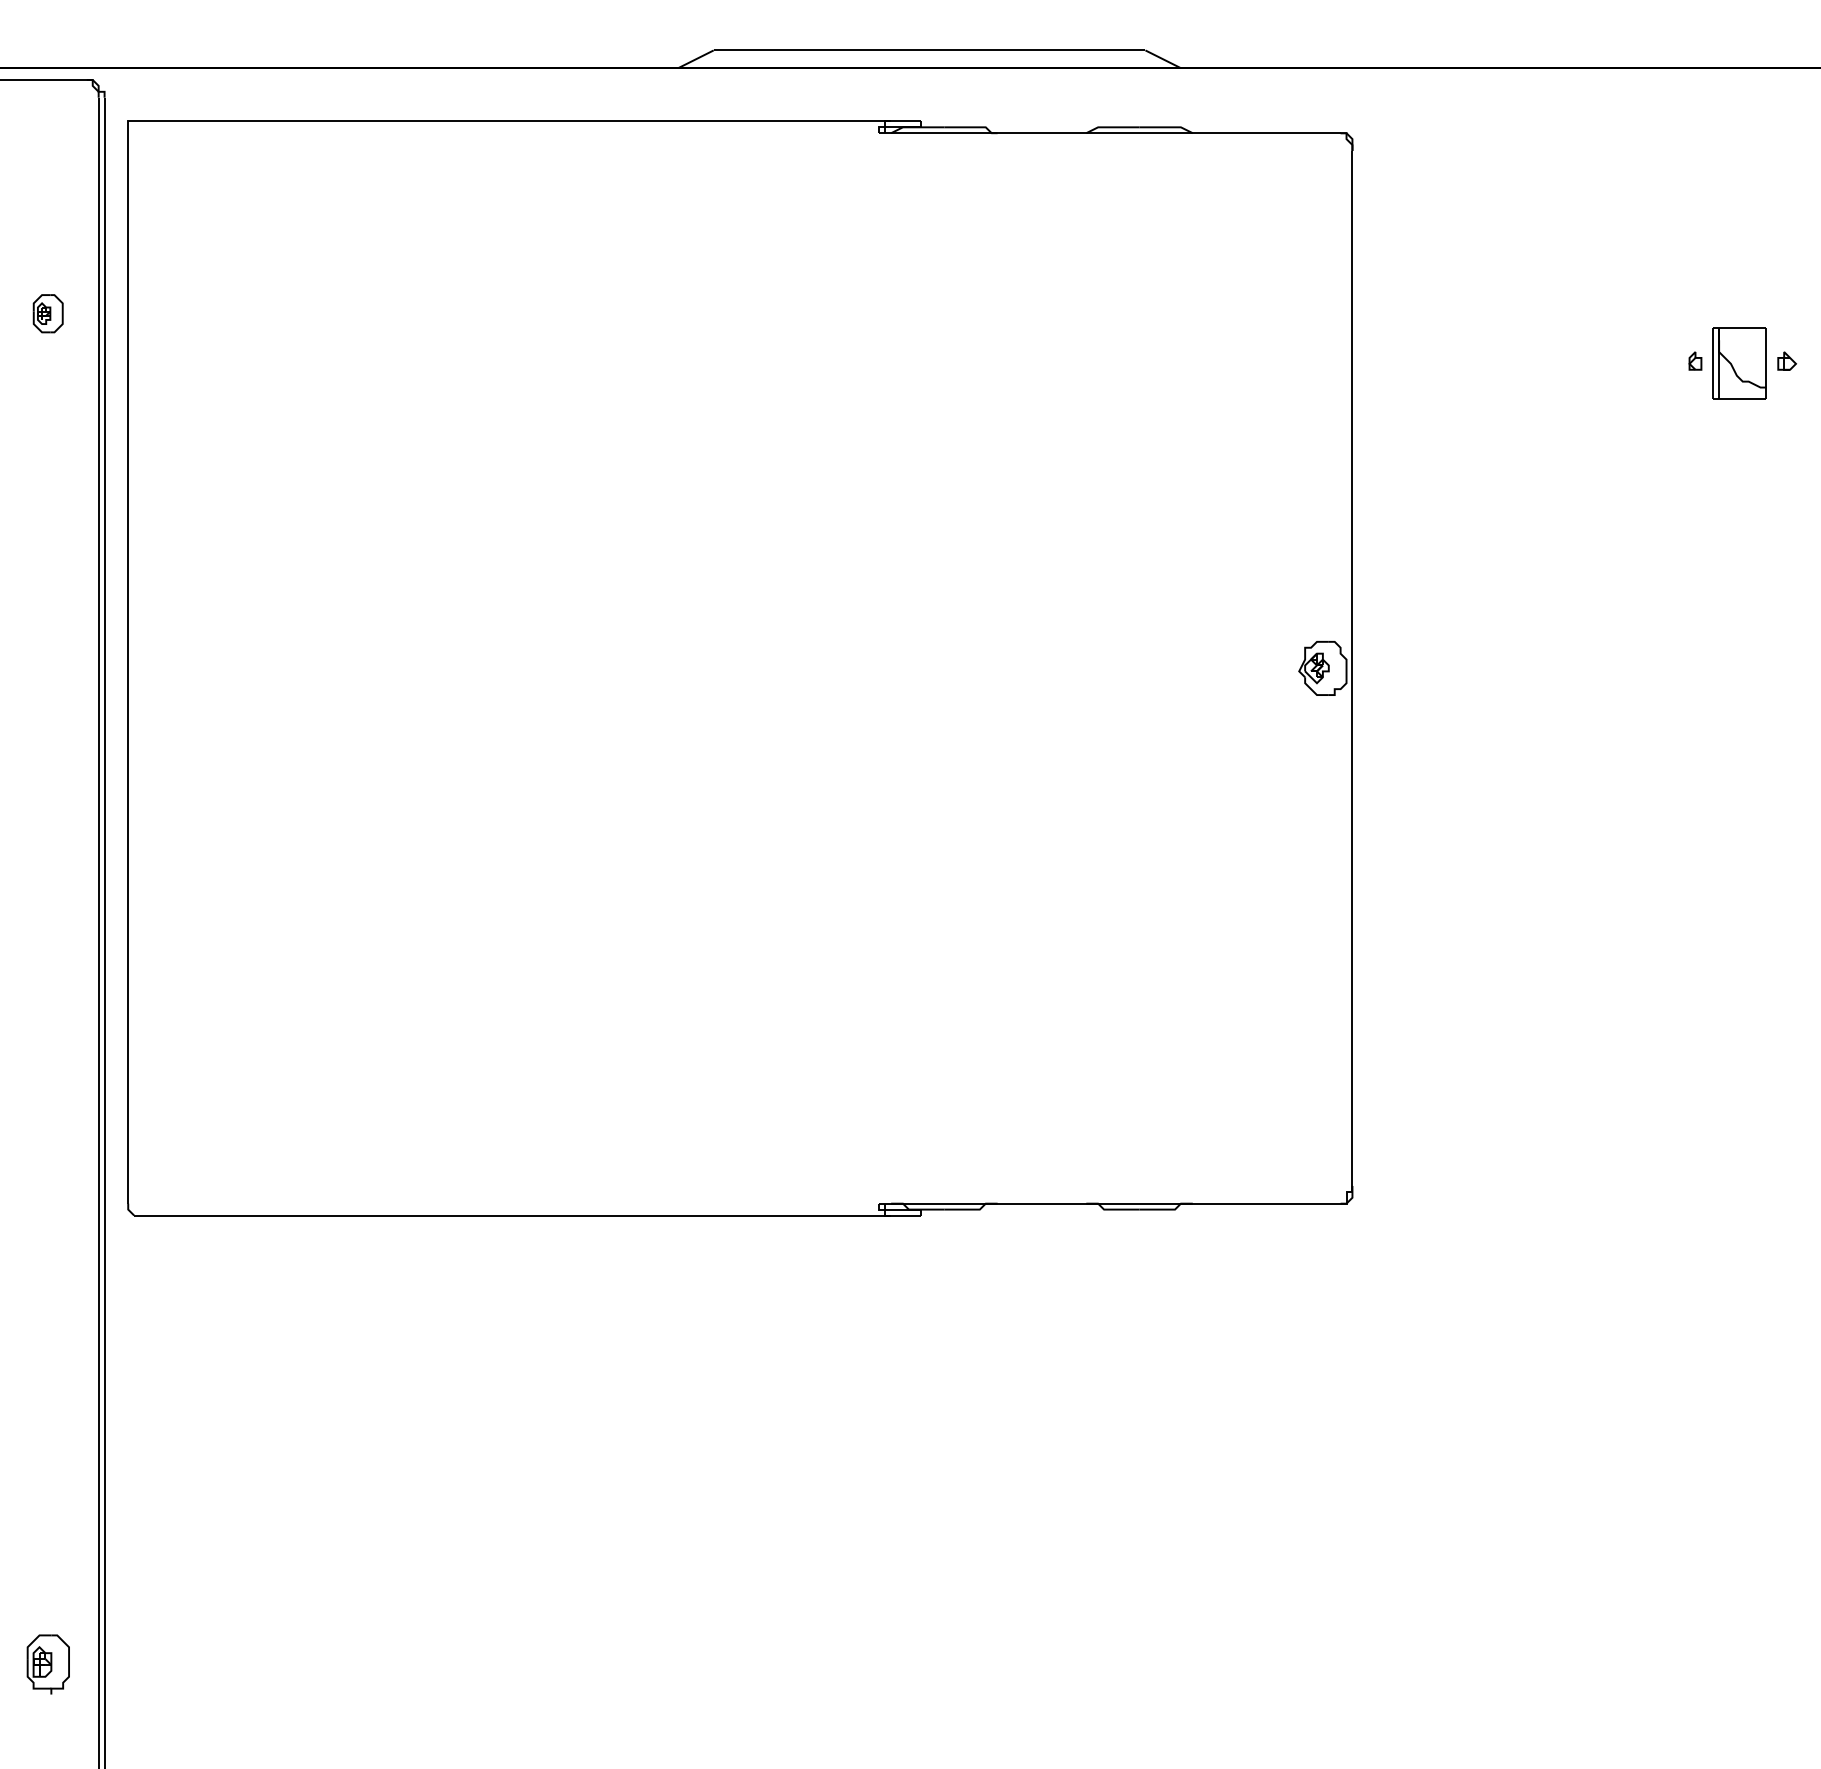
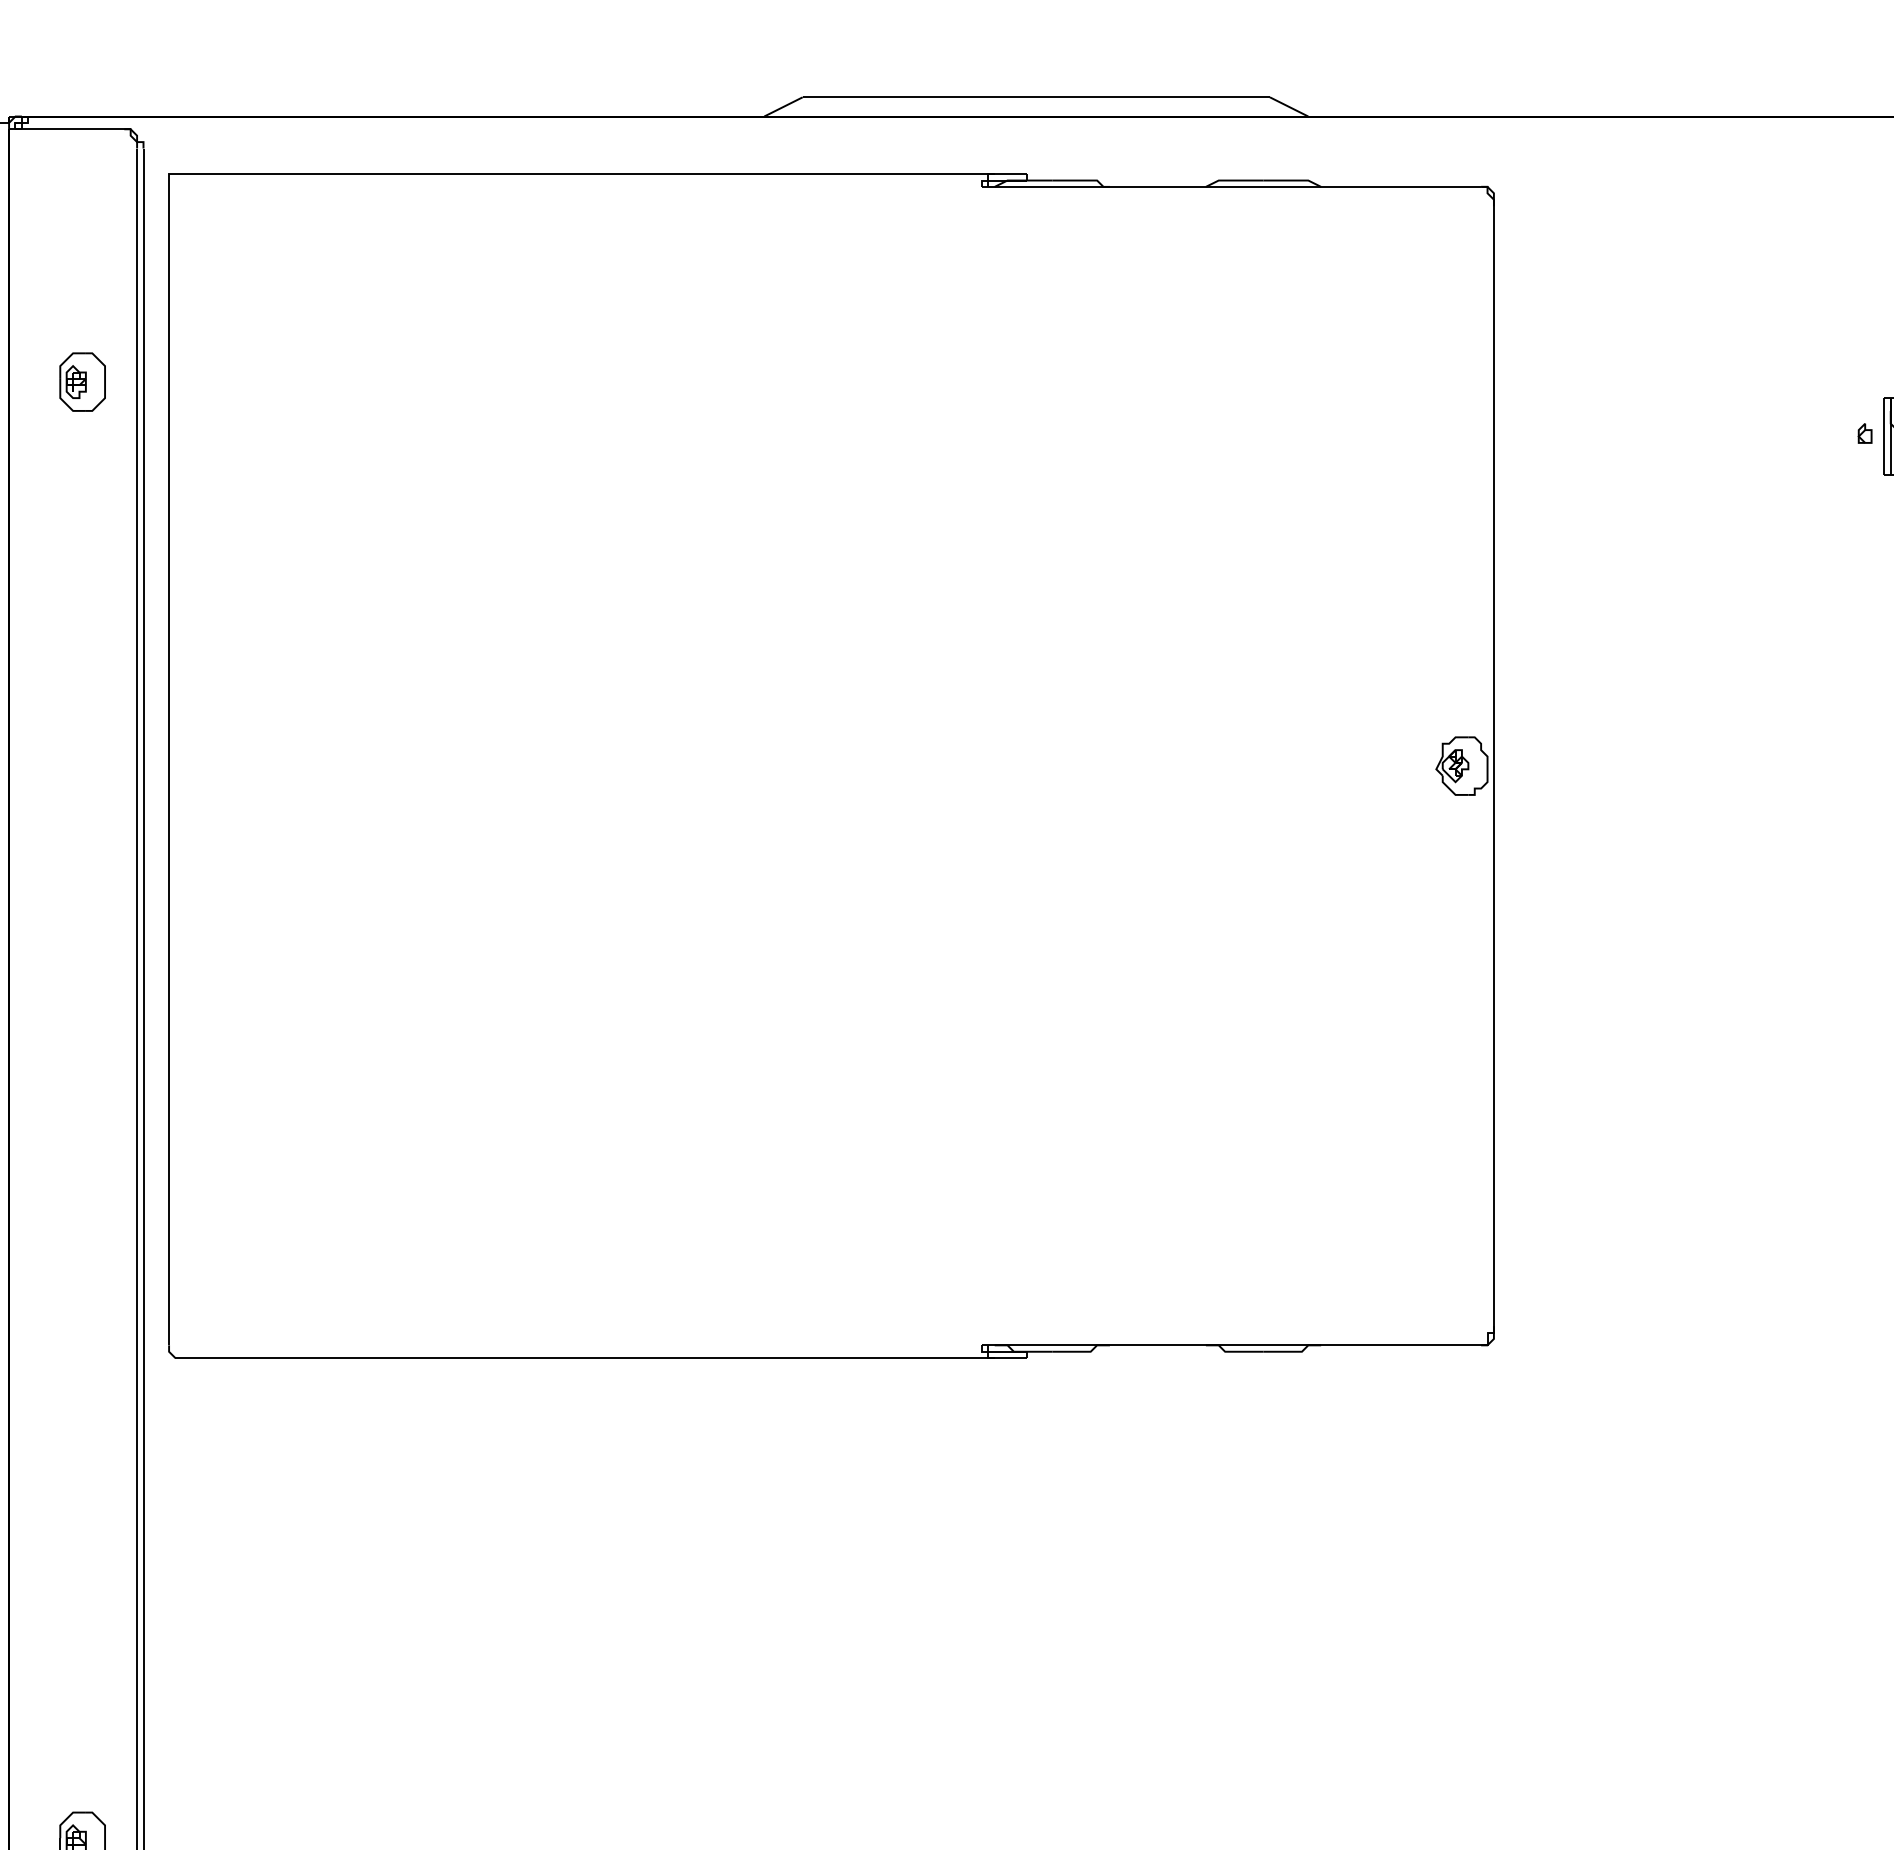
part: (47, 313) -> (81, 382), size x1.43

